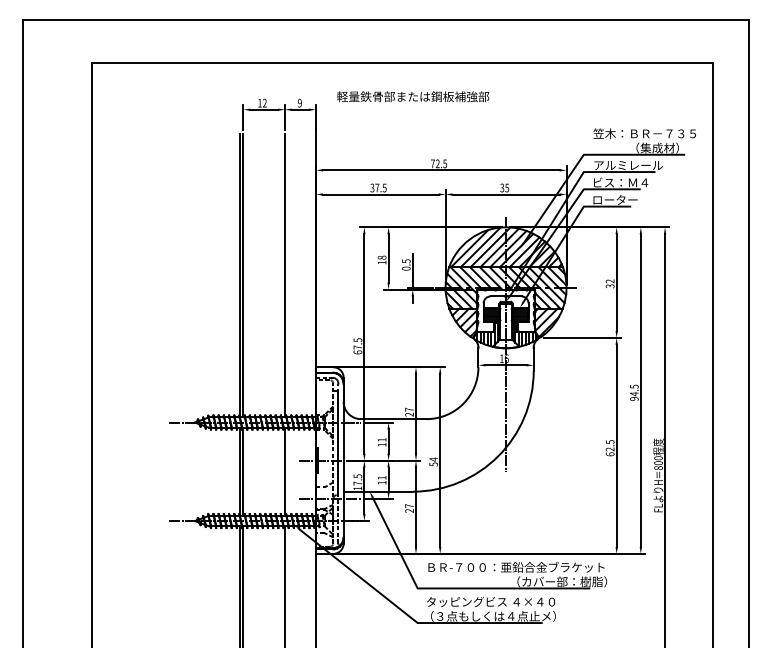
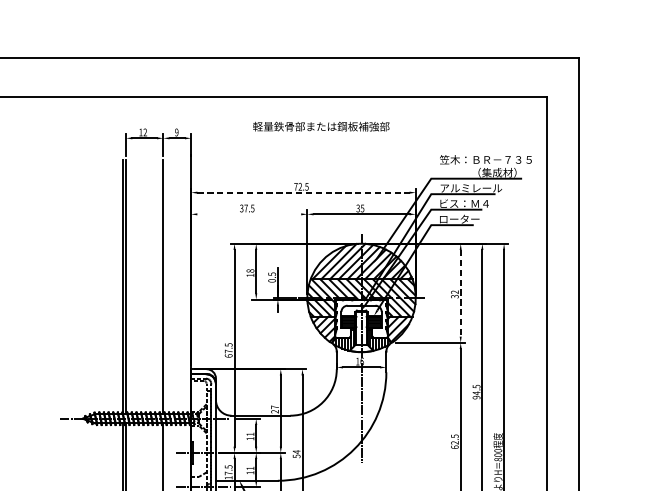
text: (413, 96) -> (321, 126), moved
line: (441, 170) -> (303, 192), solid -> dashed
line: (380, 194) -> (248, 214), removed
line: (616, 283) -> (460, 294), solid -> dashed

